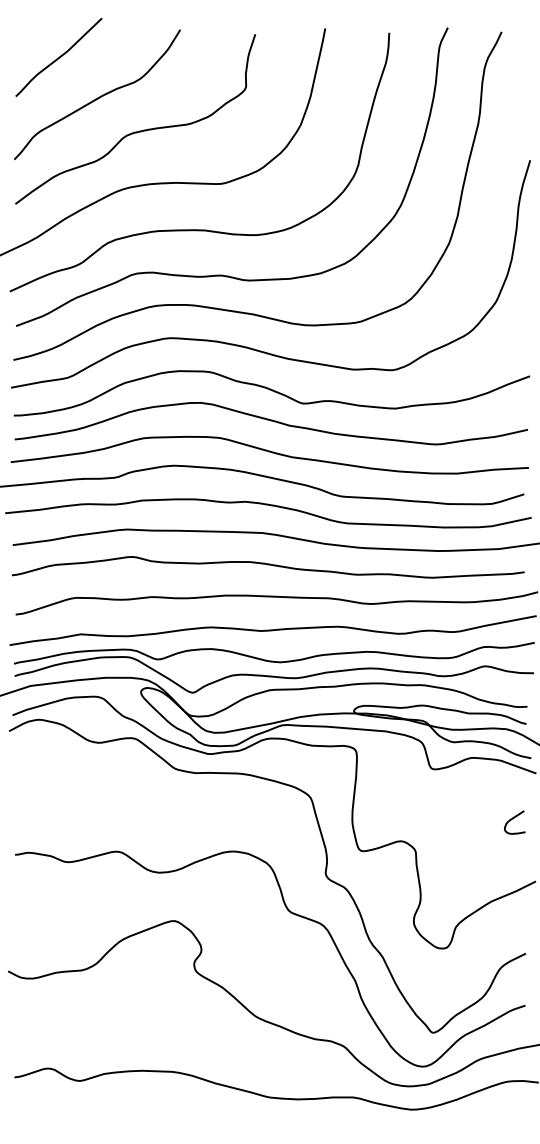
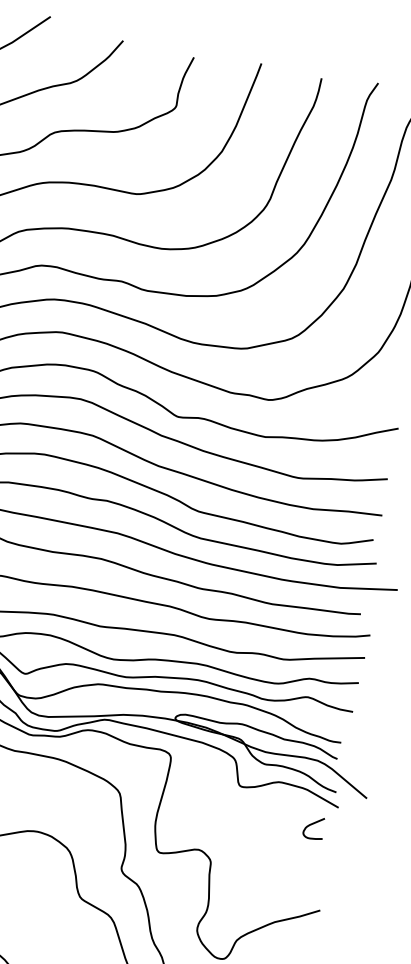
curve: (513, 819) -> (313, 824), moved

